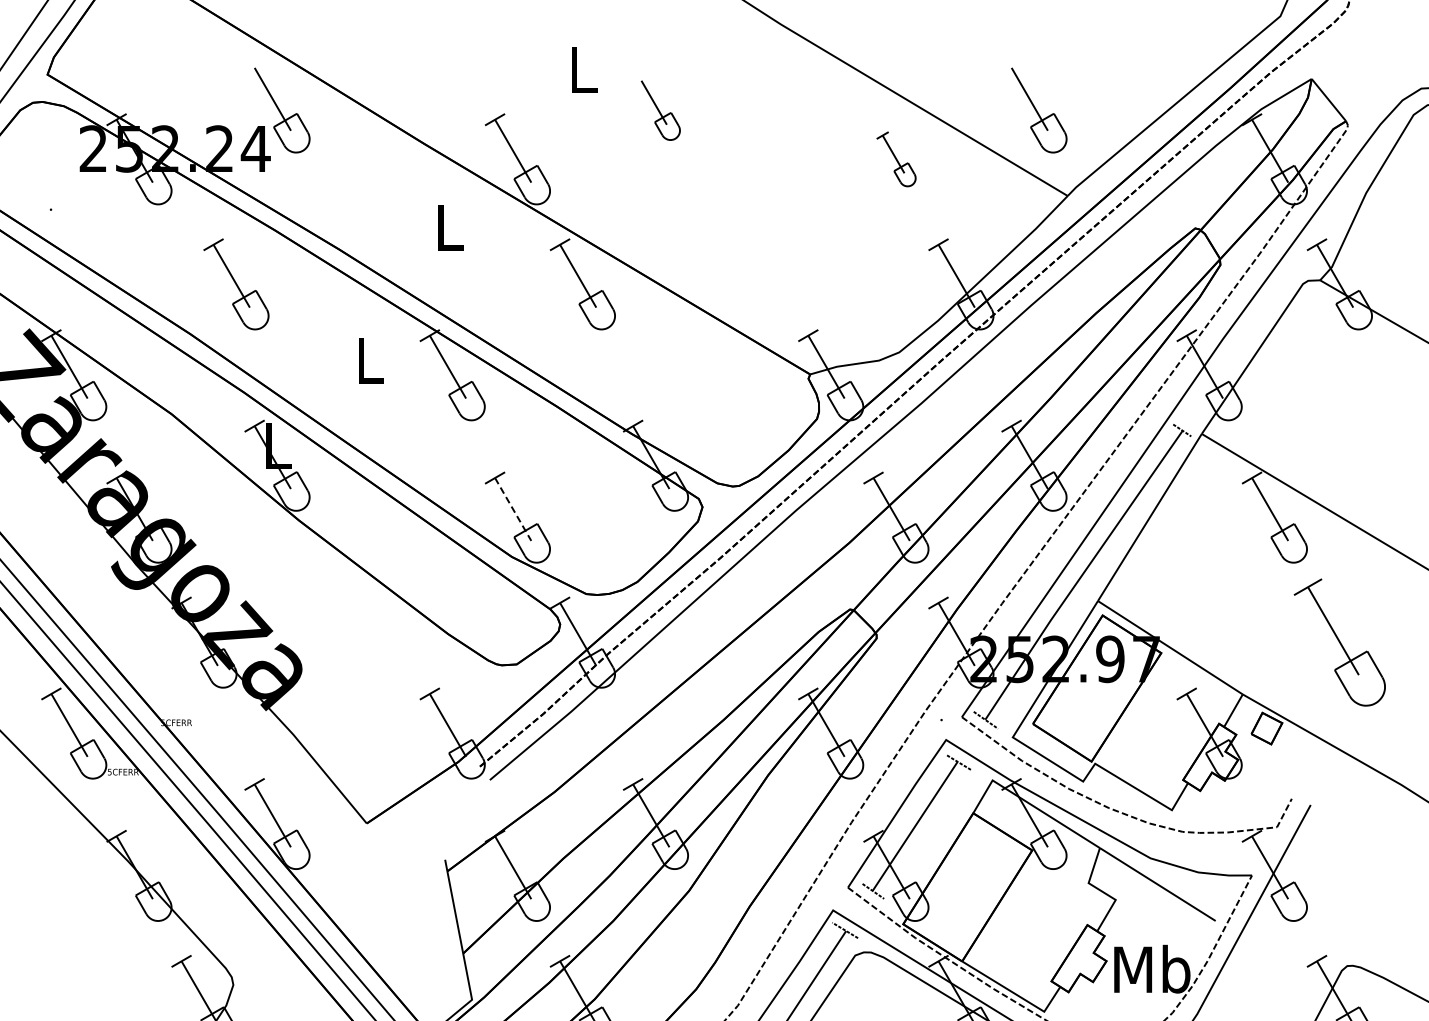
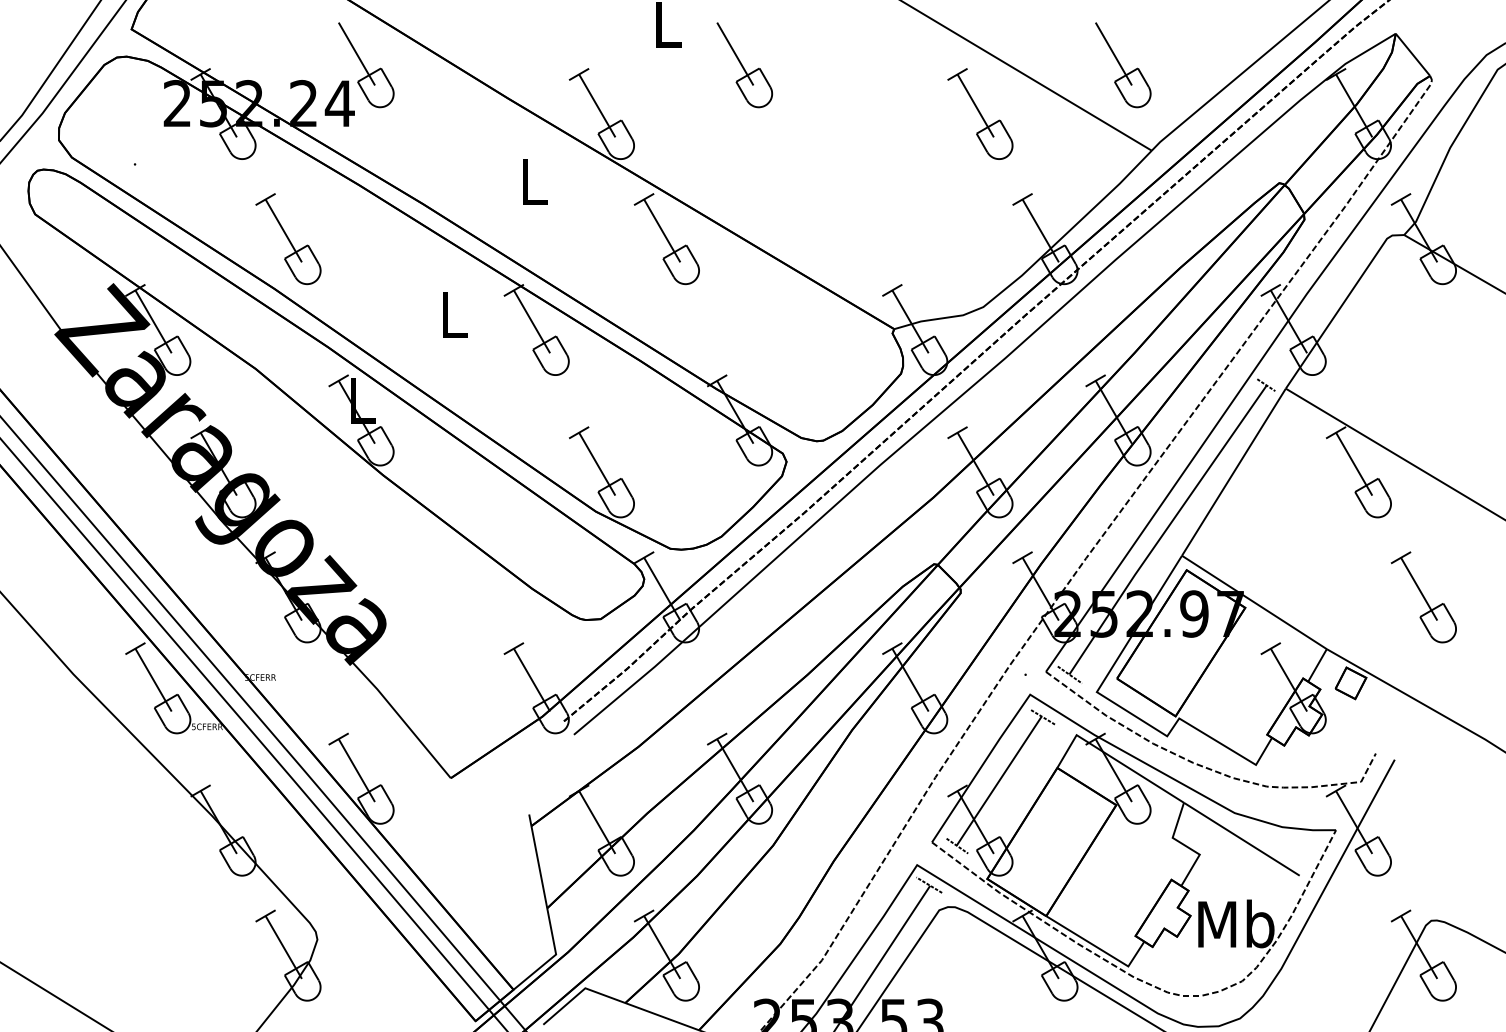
part: (660, 110) -> (744, 65), size x1.43
part: (896, 158) -> (980, 113), size x1.67
part: (236, 284) -> (288, 239), moved
line: (513, 509) -> (597, 464), dashed -> solid
part: (1339, 642) -> (1423, 597), size x0.71

